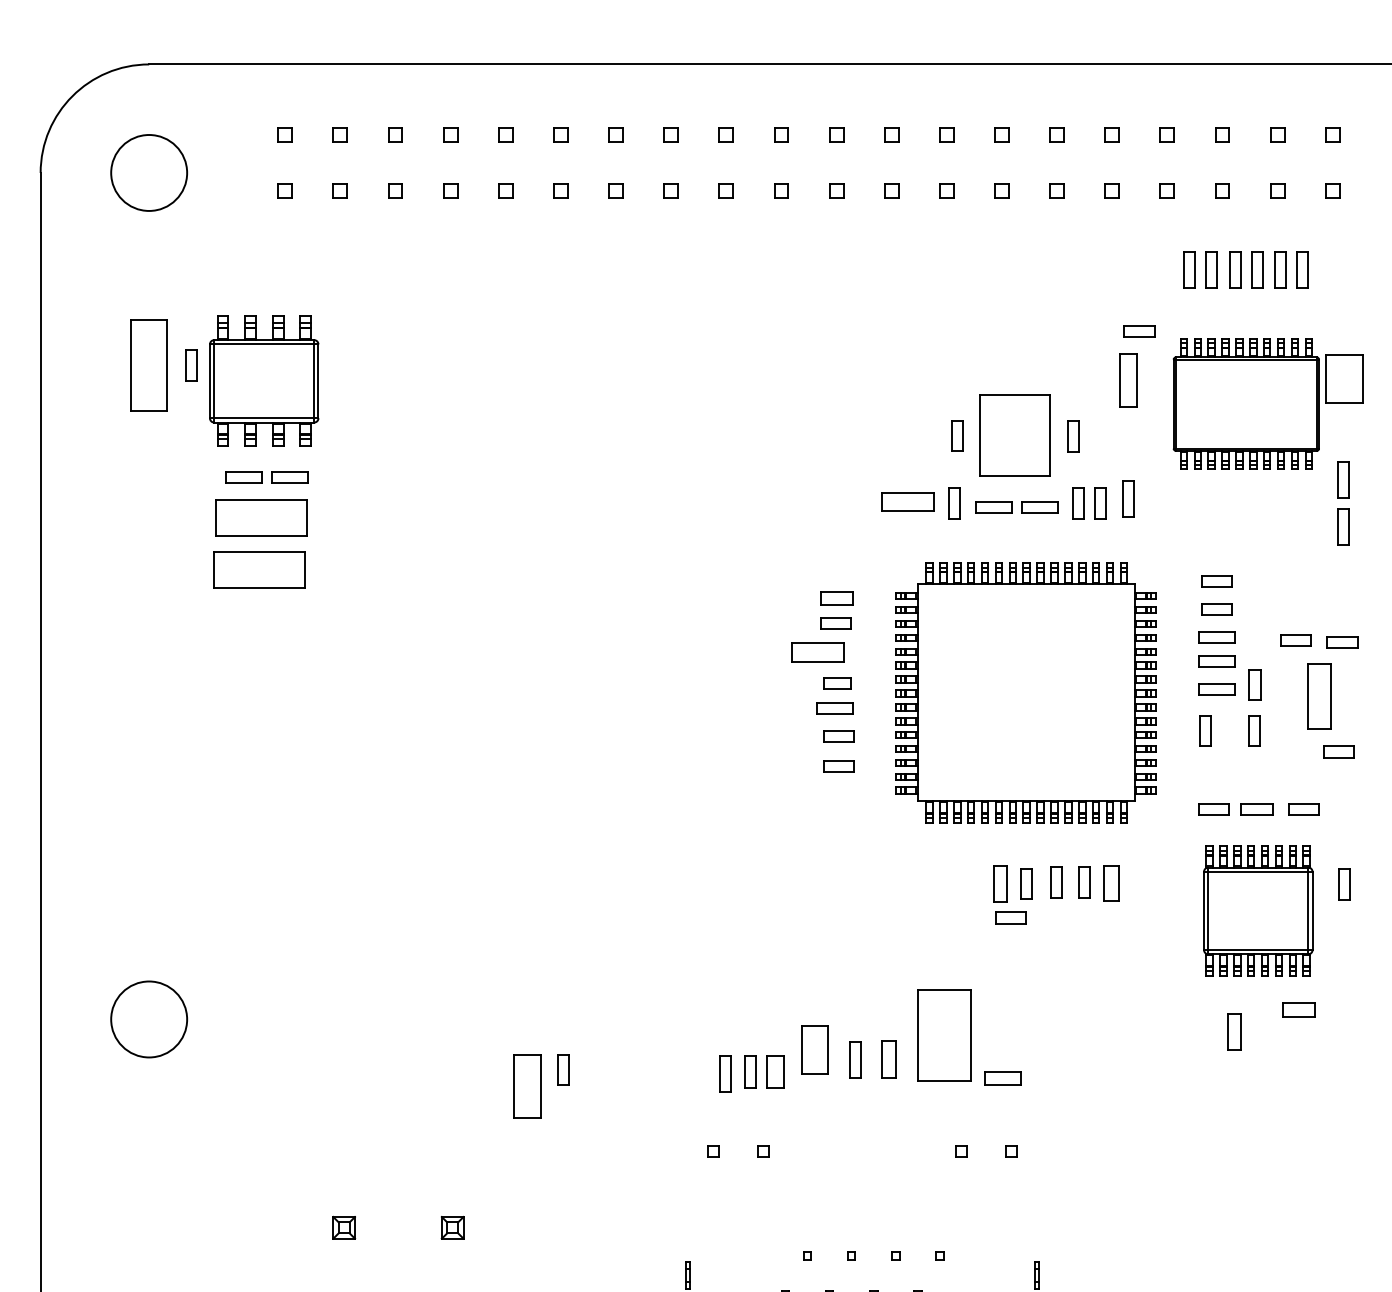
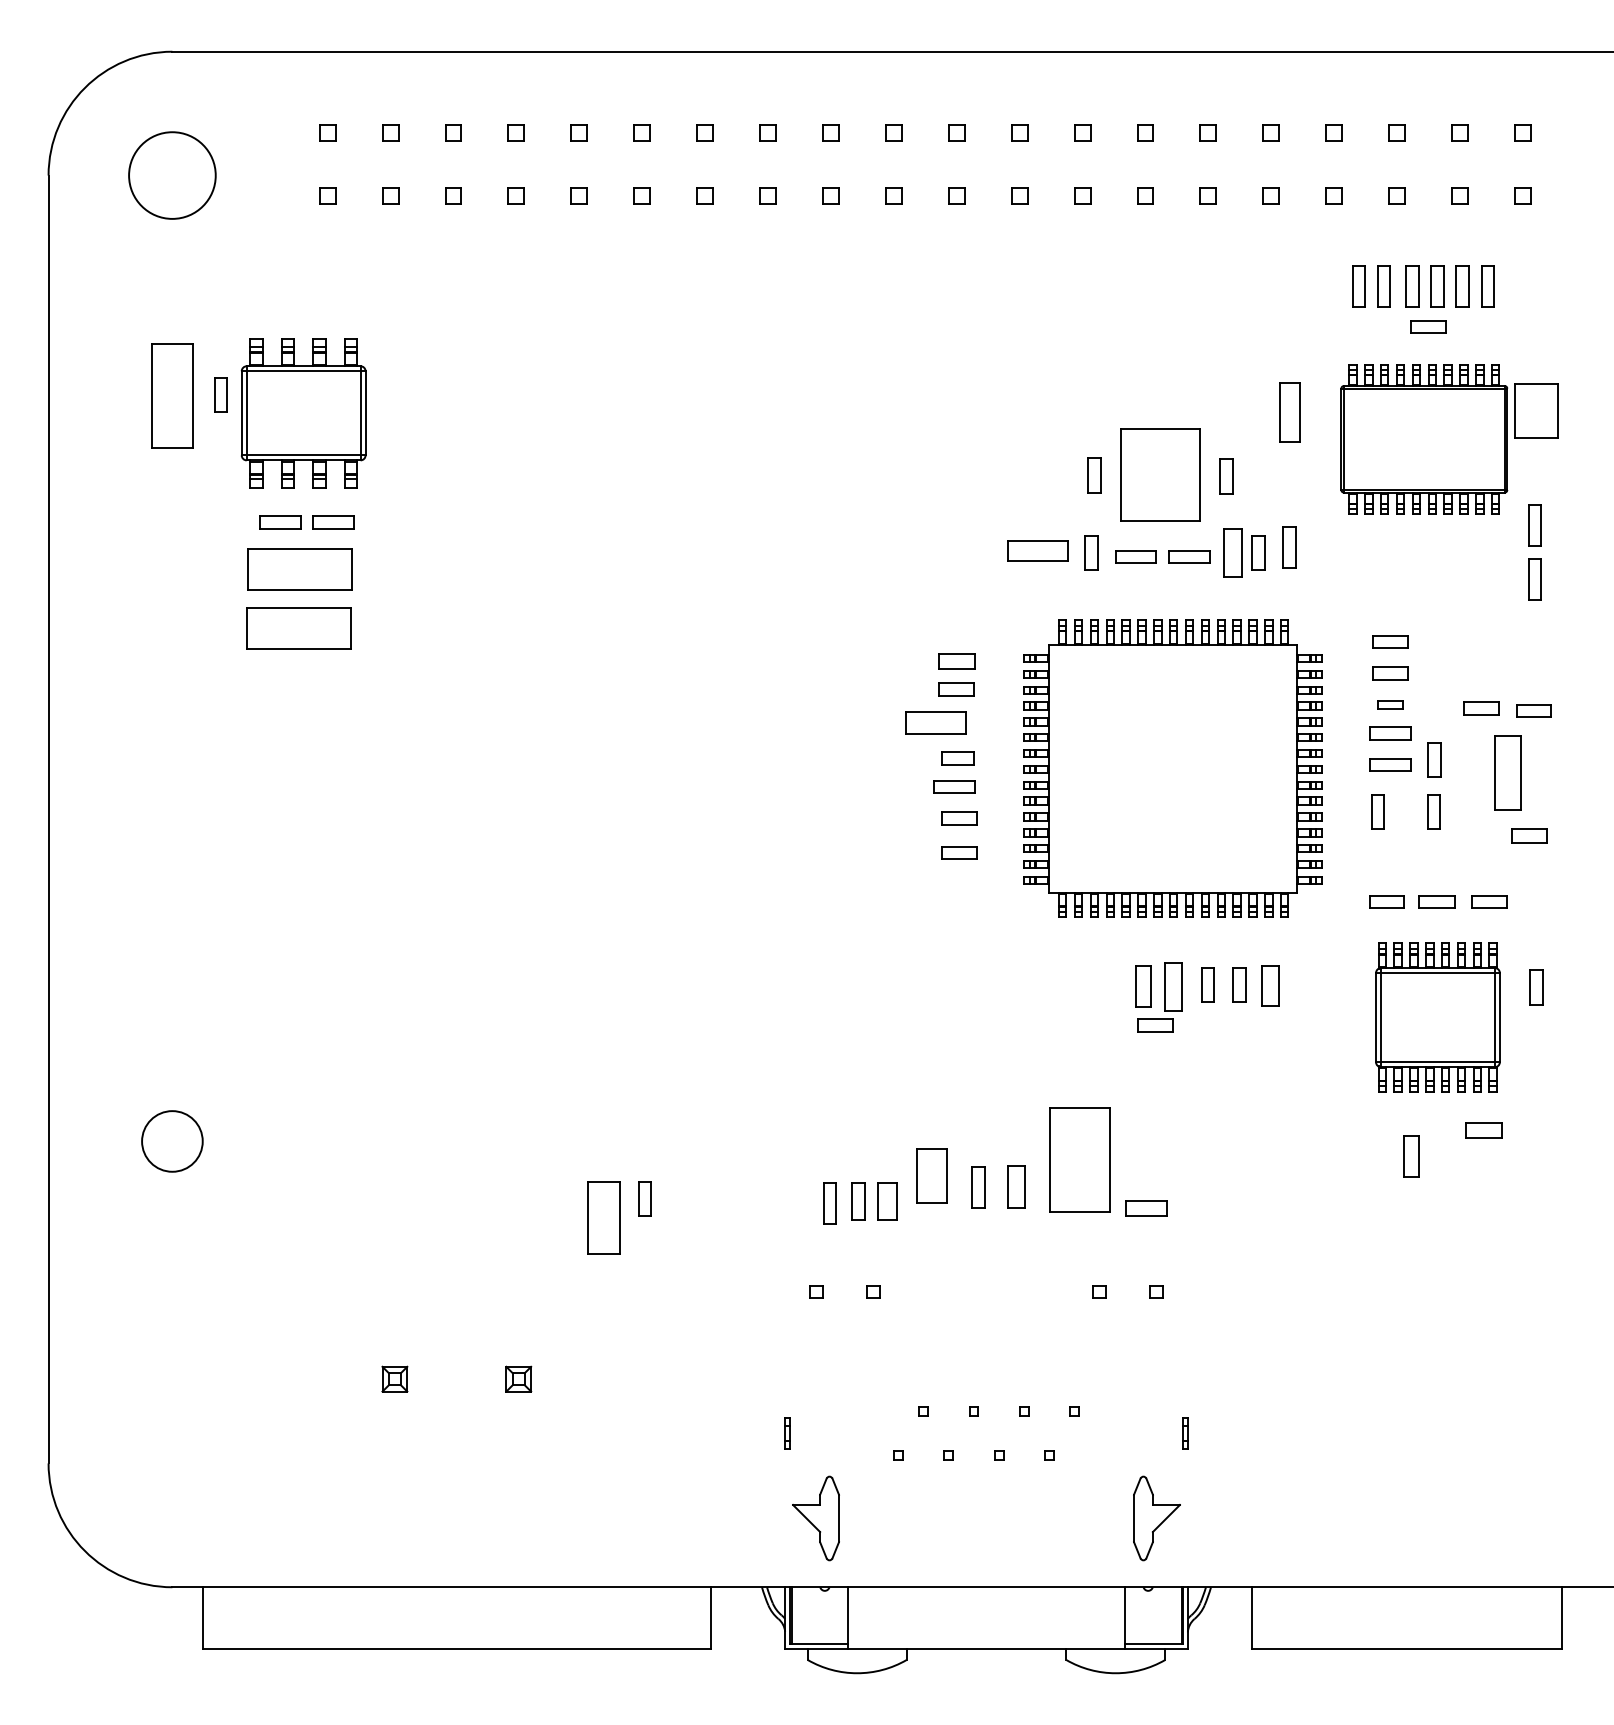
part: (1139, 330) -> (1428, 326), moved
part: (1078, 503) -> (1232, 552), size x1.4
part: (1216, 636) -> (1390, 704), size x0.6
part: (1026, 883) -> (1173, 986), size x1.4
circle: (149, 1019) -> (172, 1141), size x0.7

